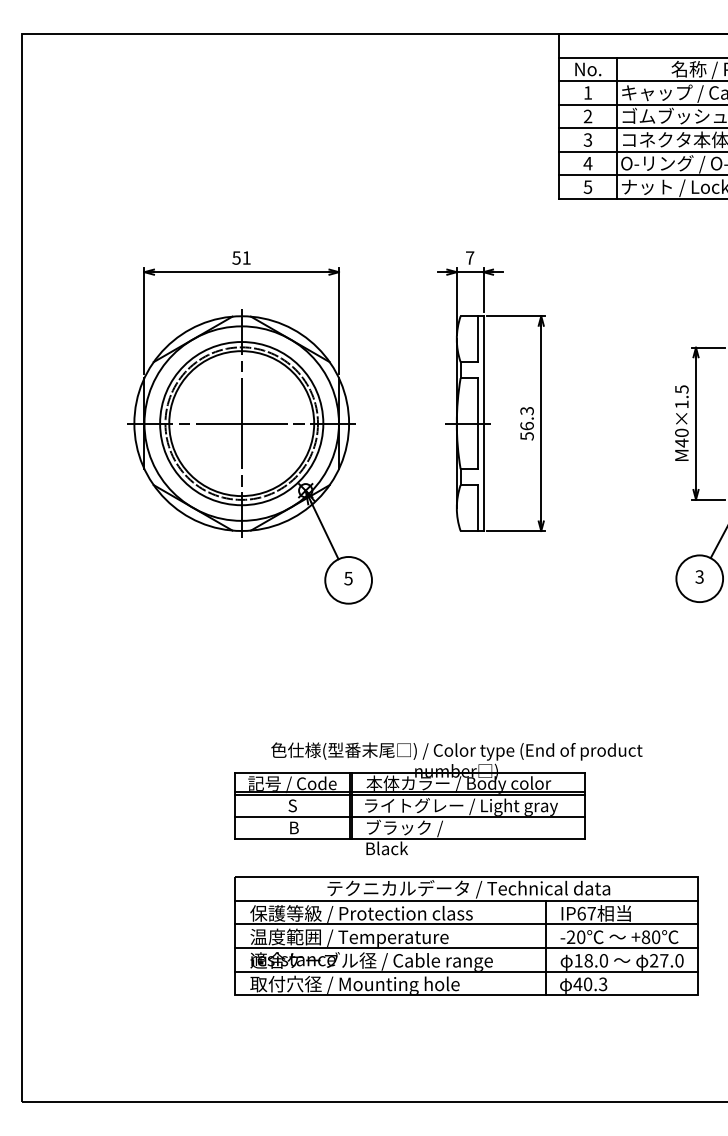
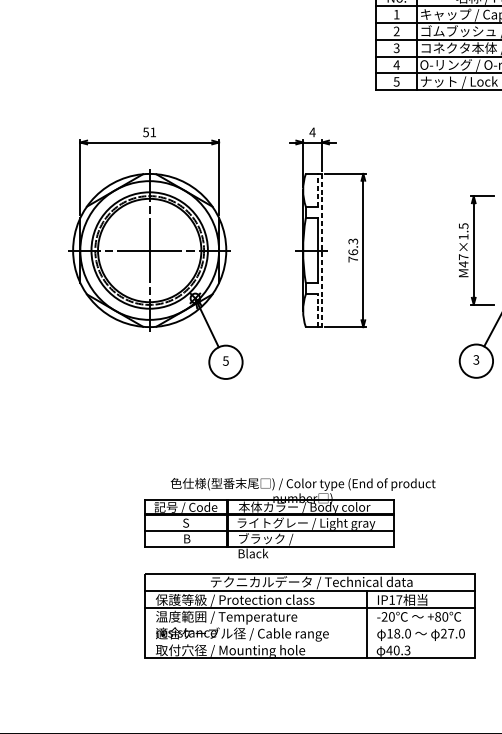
text: (469, 257) -> (312, 132), 7 -> 4
line: (477, 339) -> (317, 190), solid -> dashed
line: (483, 424) -> (322, 251), solid -> dashed
text: (681, 432) -> (463, 256), M40×1.5 -> M47×1.5
text: (526, 436) -> (352, 259), 56.3 -> 76.3
line: (477, 508) -> (317, 311), solid -> dashed
text: (581, 913) -> (392, 599), IP67 -> IP17
line: (466, 948) -> (310, 624), removed
line: (466, 971) -> (310, 641), removed

